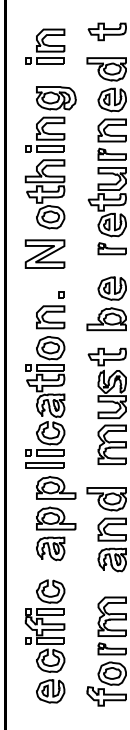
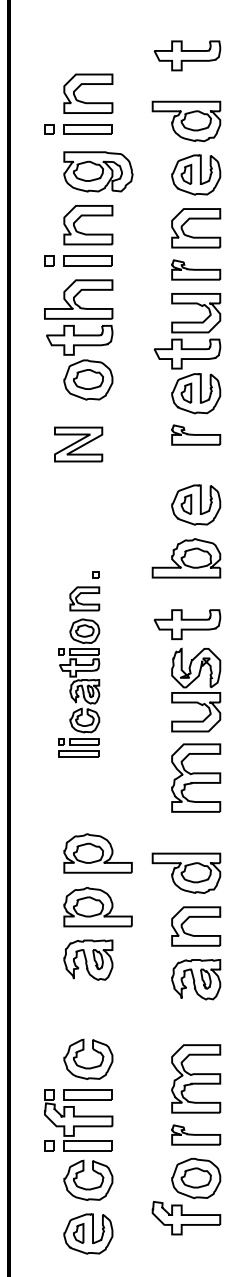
part: (45, 46) -> (79, 104), moved
part: (44, 253) -> (77, 443), size x0.7
part: (45, 379) -> (79, 663), size x0.6
part: (44, 641) -> (77, 1146), moved

